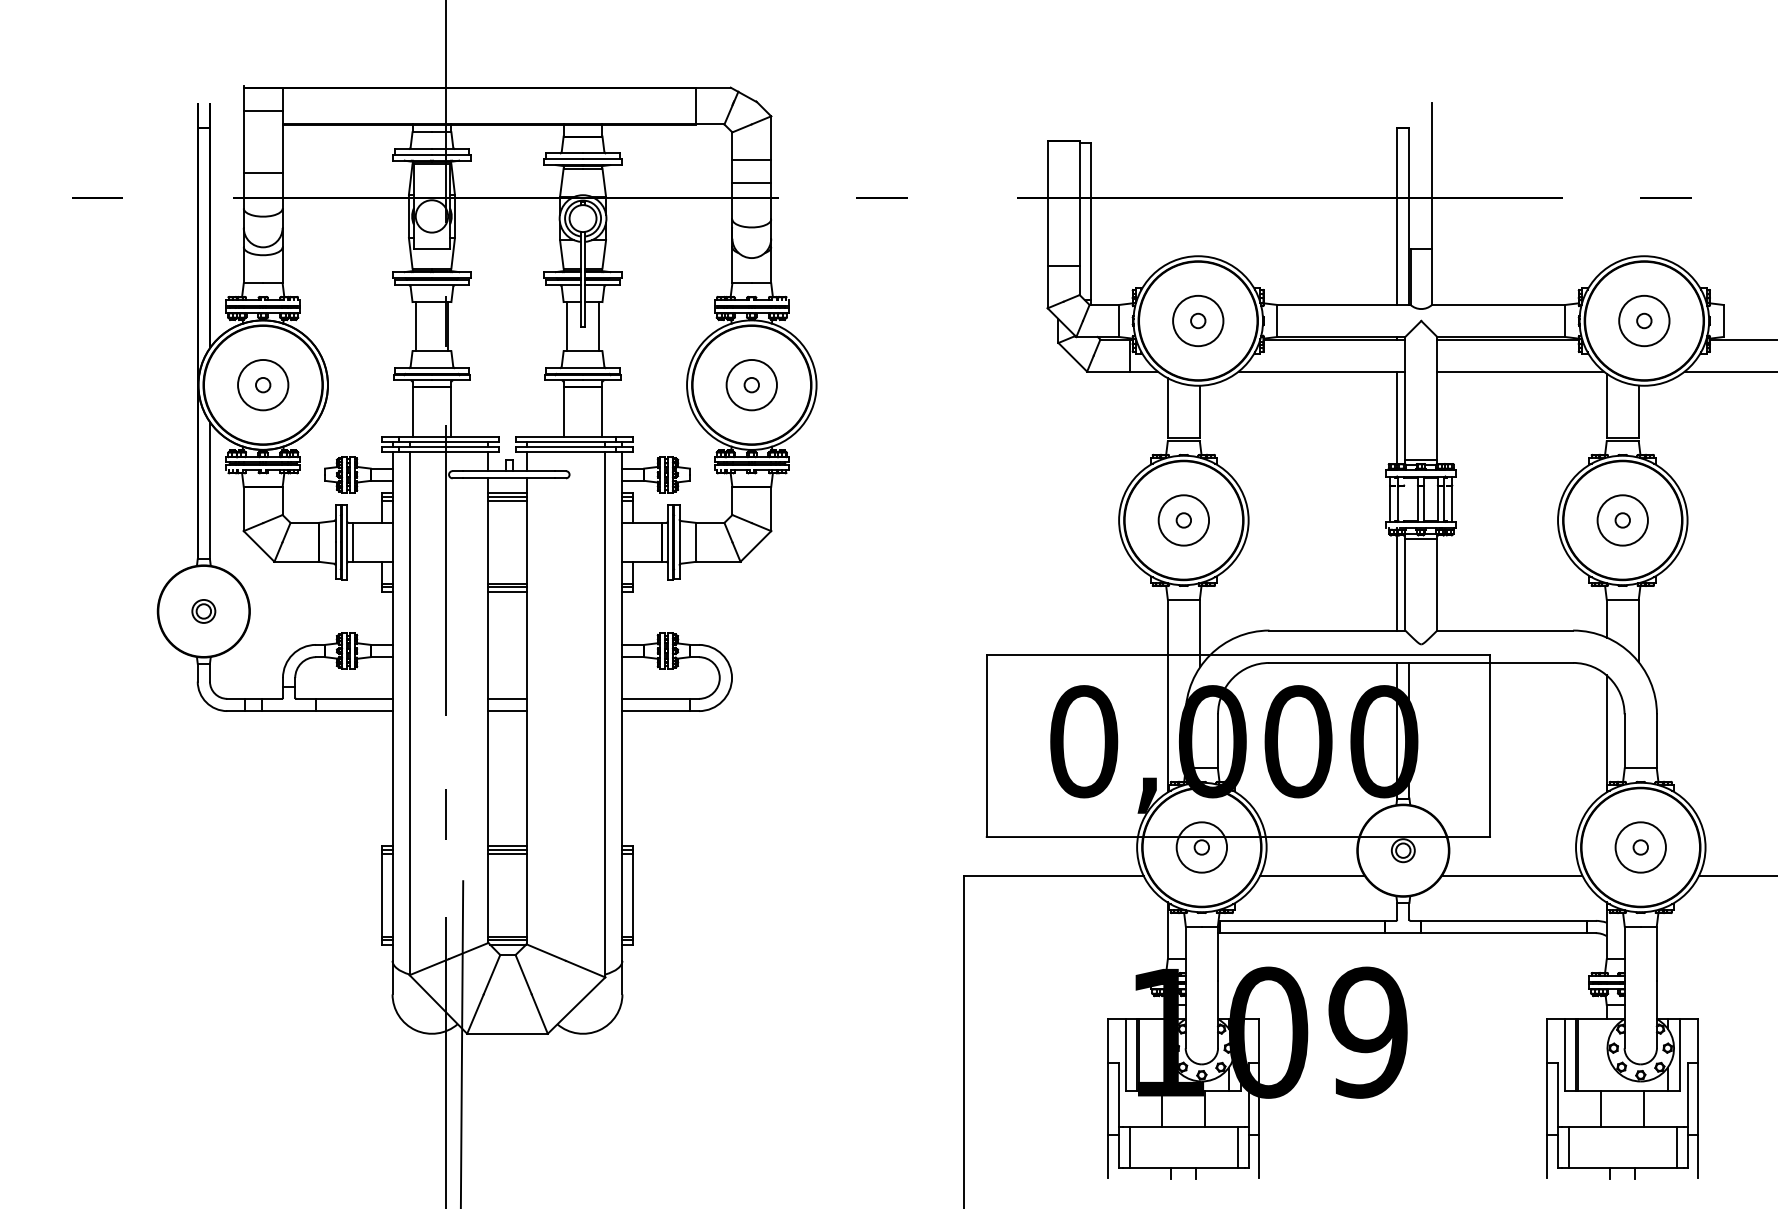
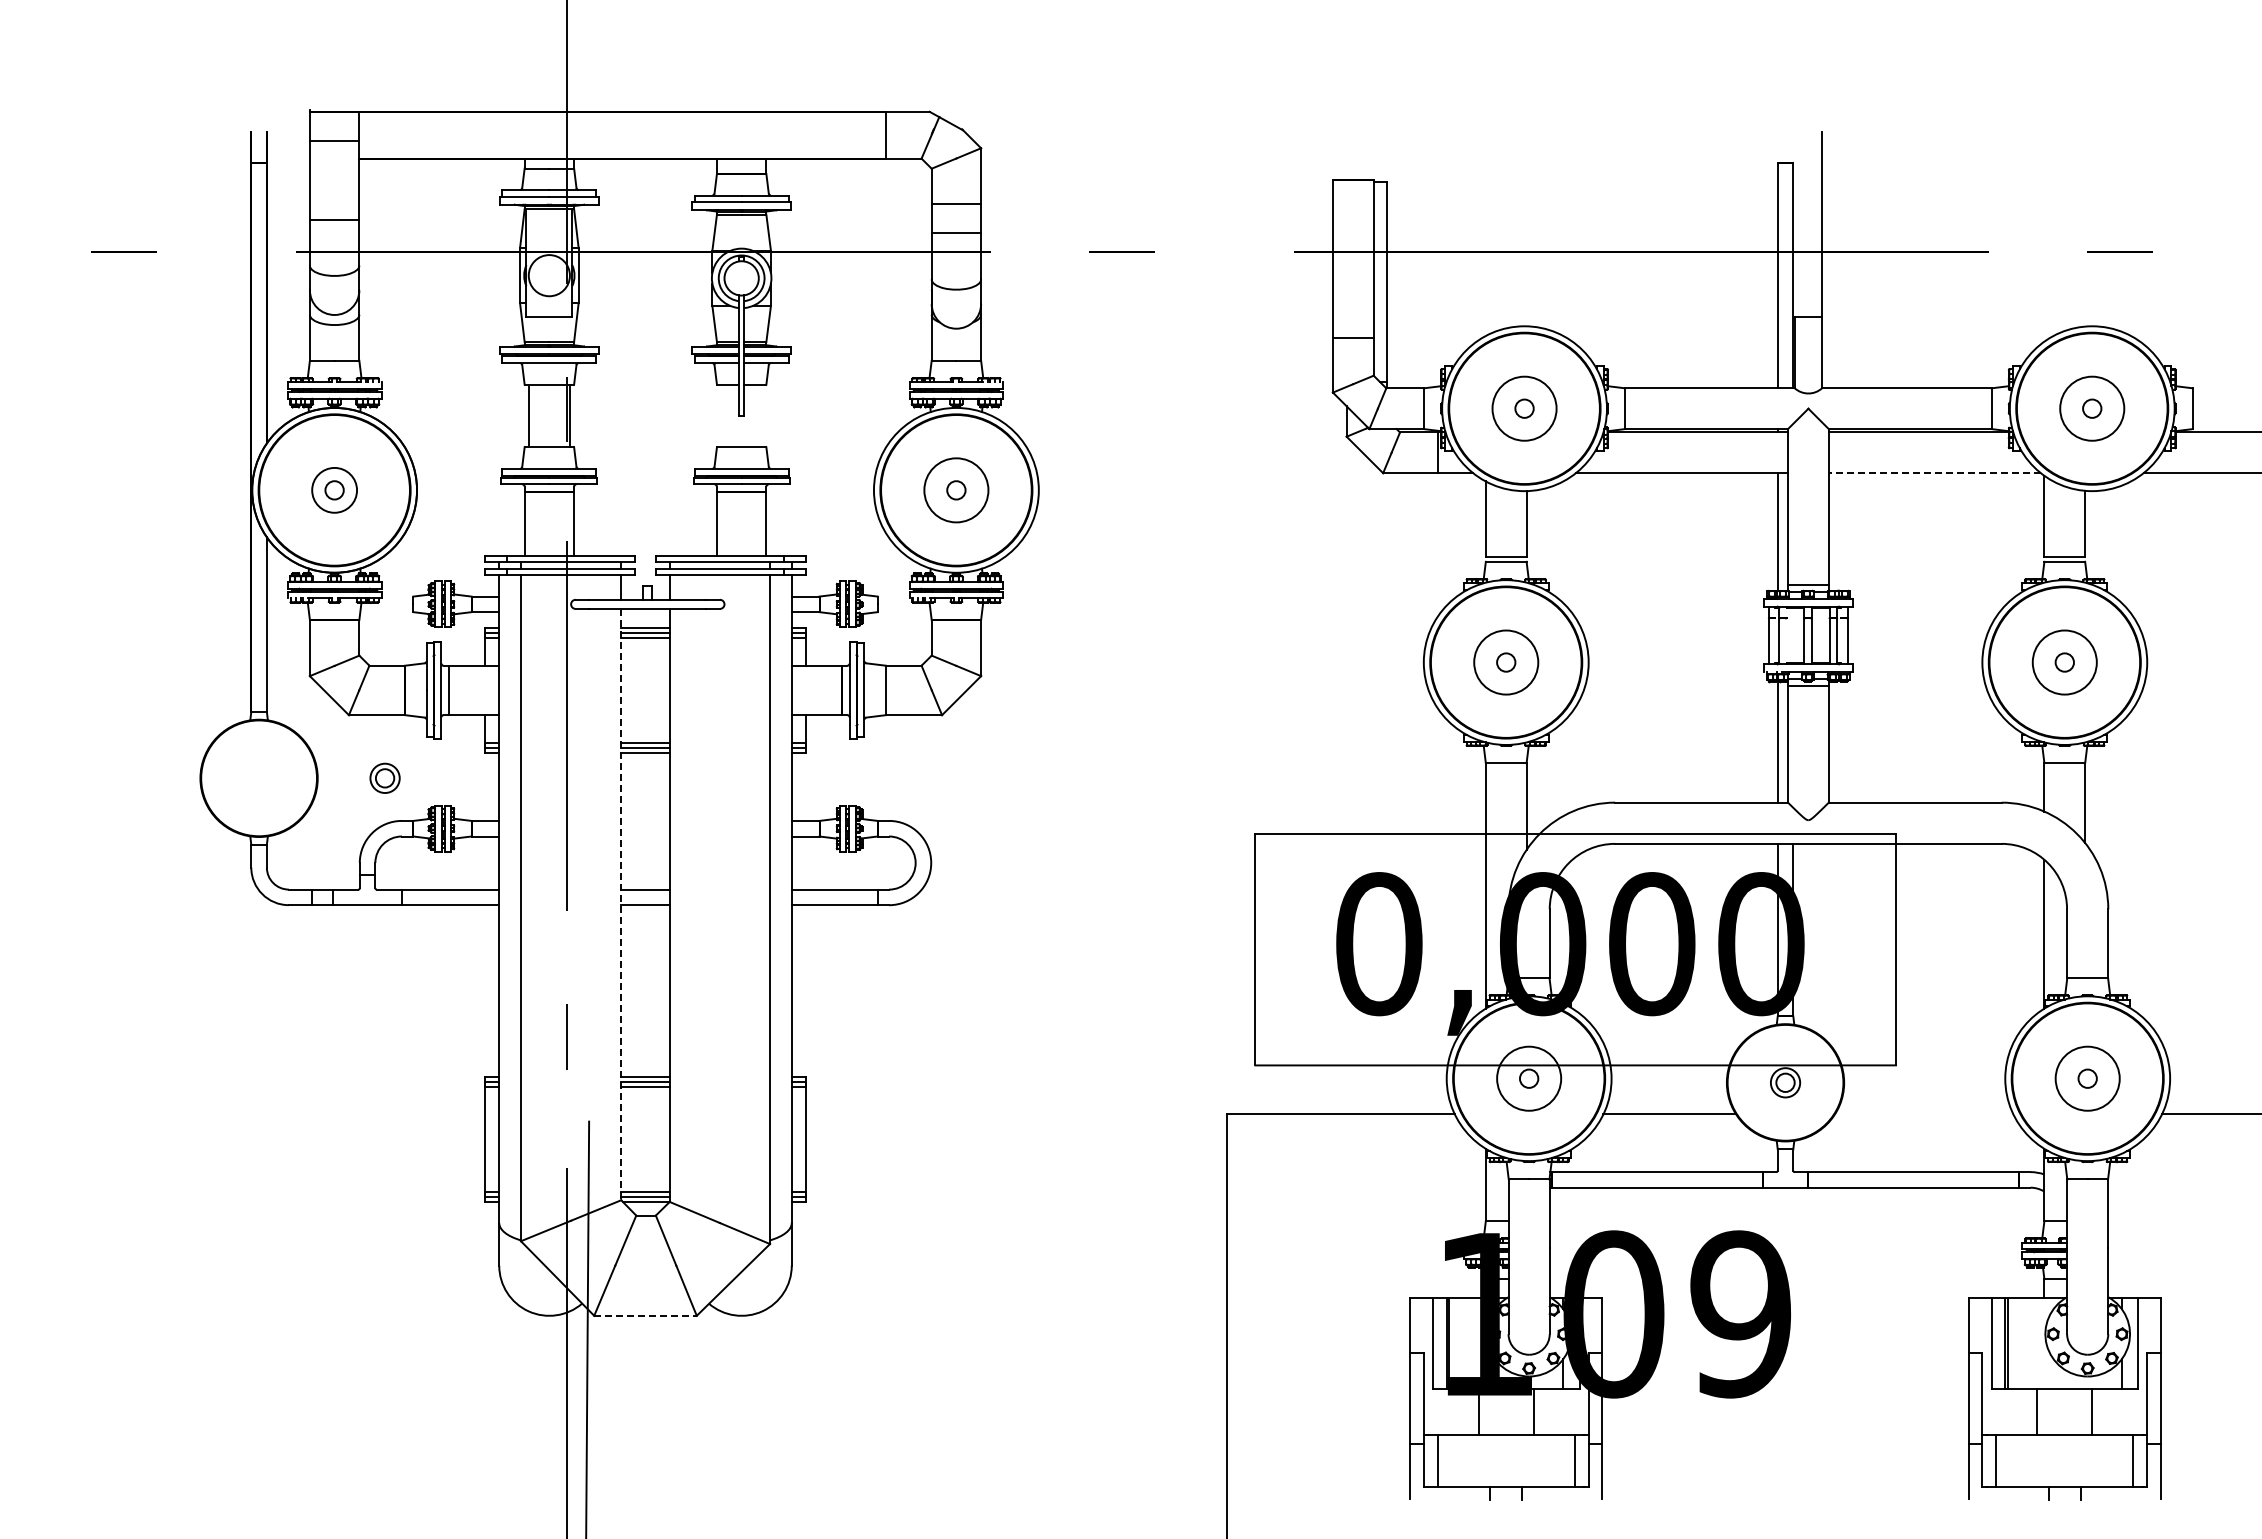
line: (567, 326) -> (721, 415), removed
line: (599, 326) -> (762, 415), removed
line: (1520, 371) -> (1934, 473), solid -> dashed
circle: (263, 385) -> (334, 490), size x0.7
part: (203, 610) -> (384, 777), moved
line: (488, 710) -> (621, 904), solid -> dashed
line: (1511, 875) -> (1923, 1114), removed
line: (508, 1033) -> (646, 1315), solid -> dashed

